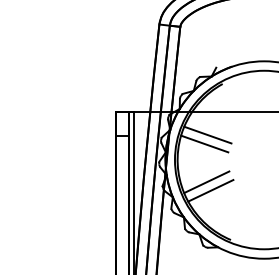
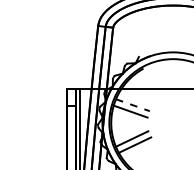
line: (208, 135) -> (133, 105), solid -> dashed

